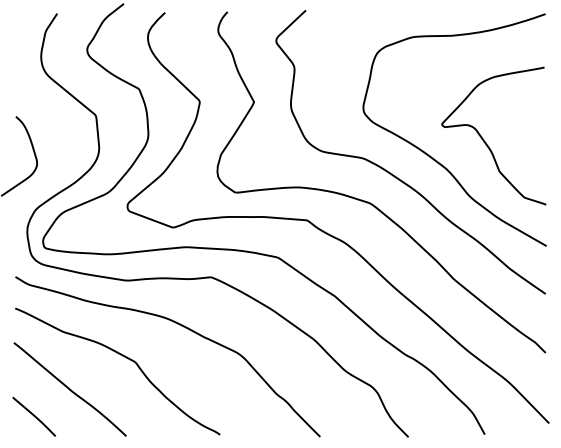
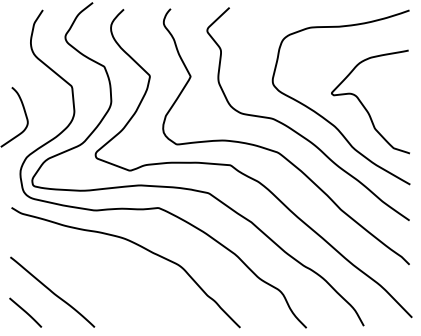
curve: (124, 357) -> (93, 268), removed

